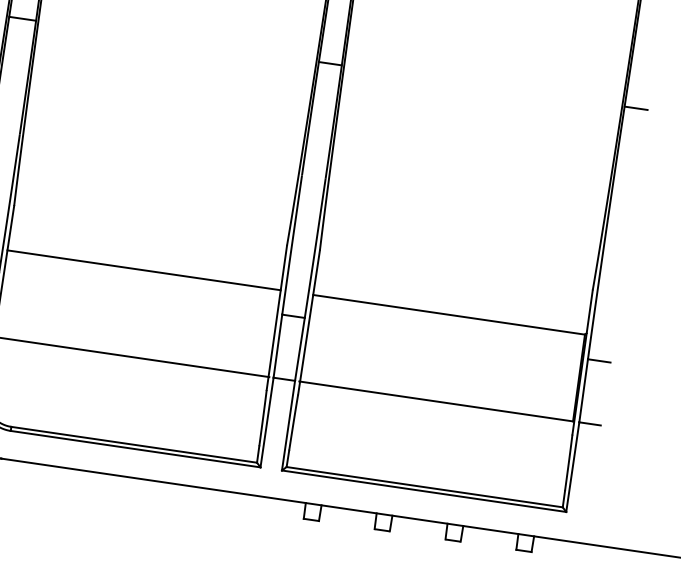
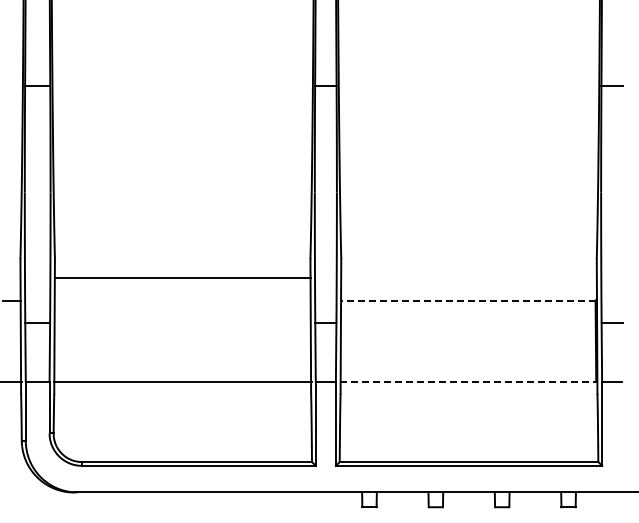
line: (143, 270) -> (182, 277), moved
line: (448, 314) -> (467, 300), solid -> dashed
line: (436, 401) -> (468, 381), solid -> dashed

